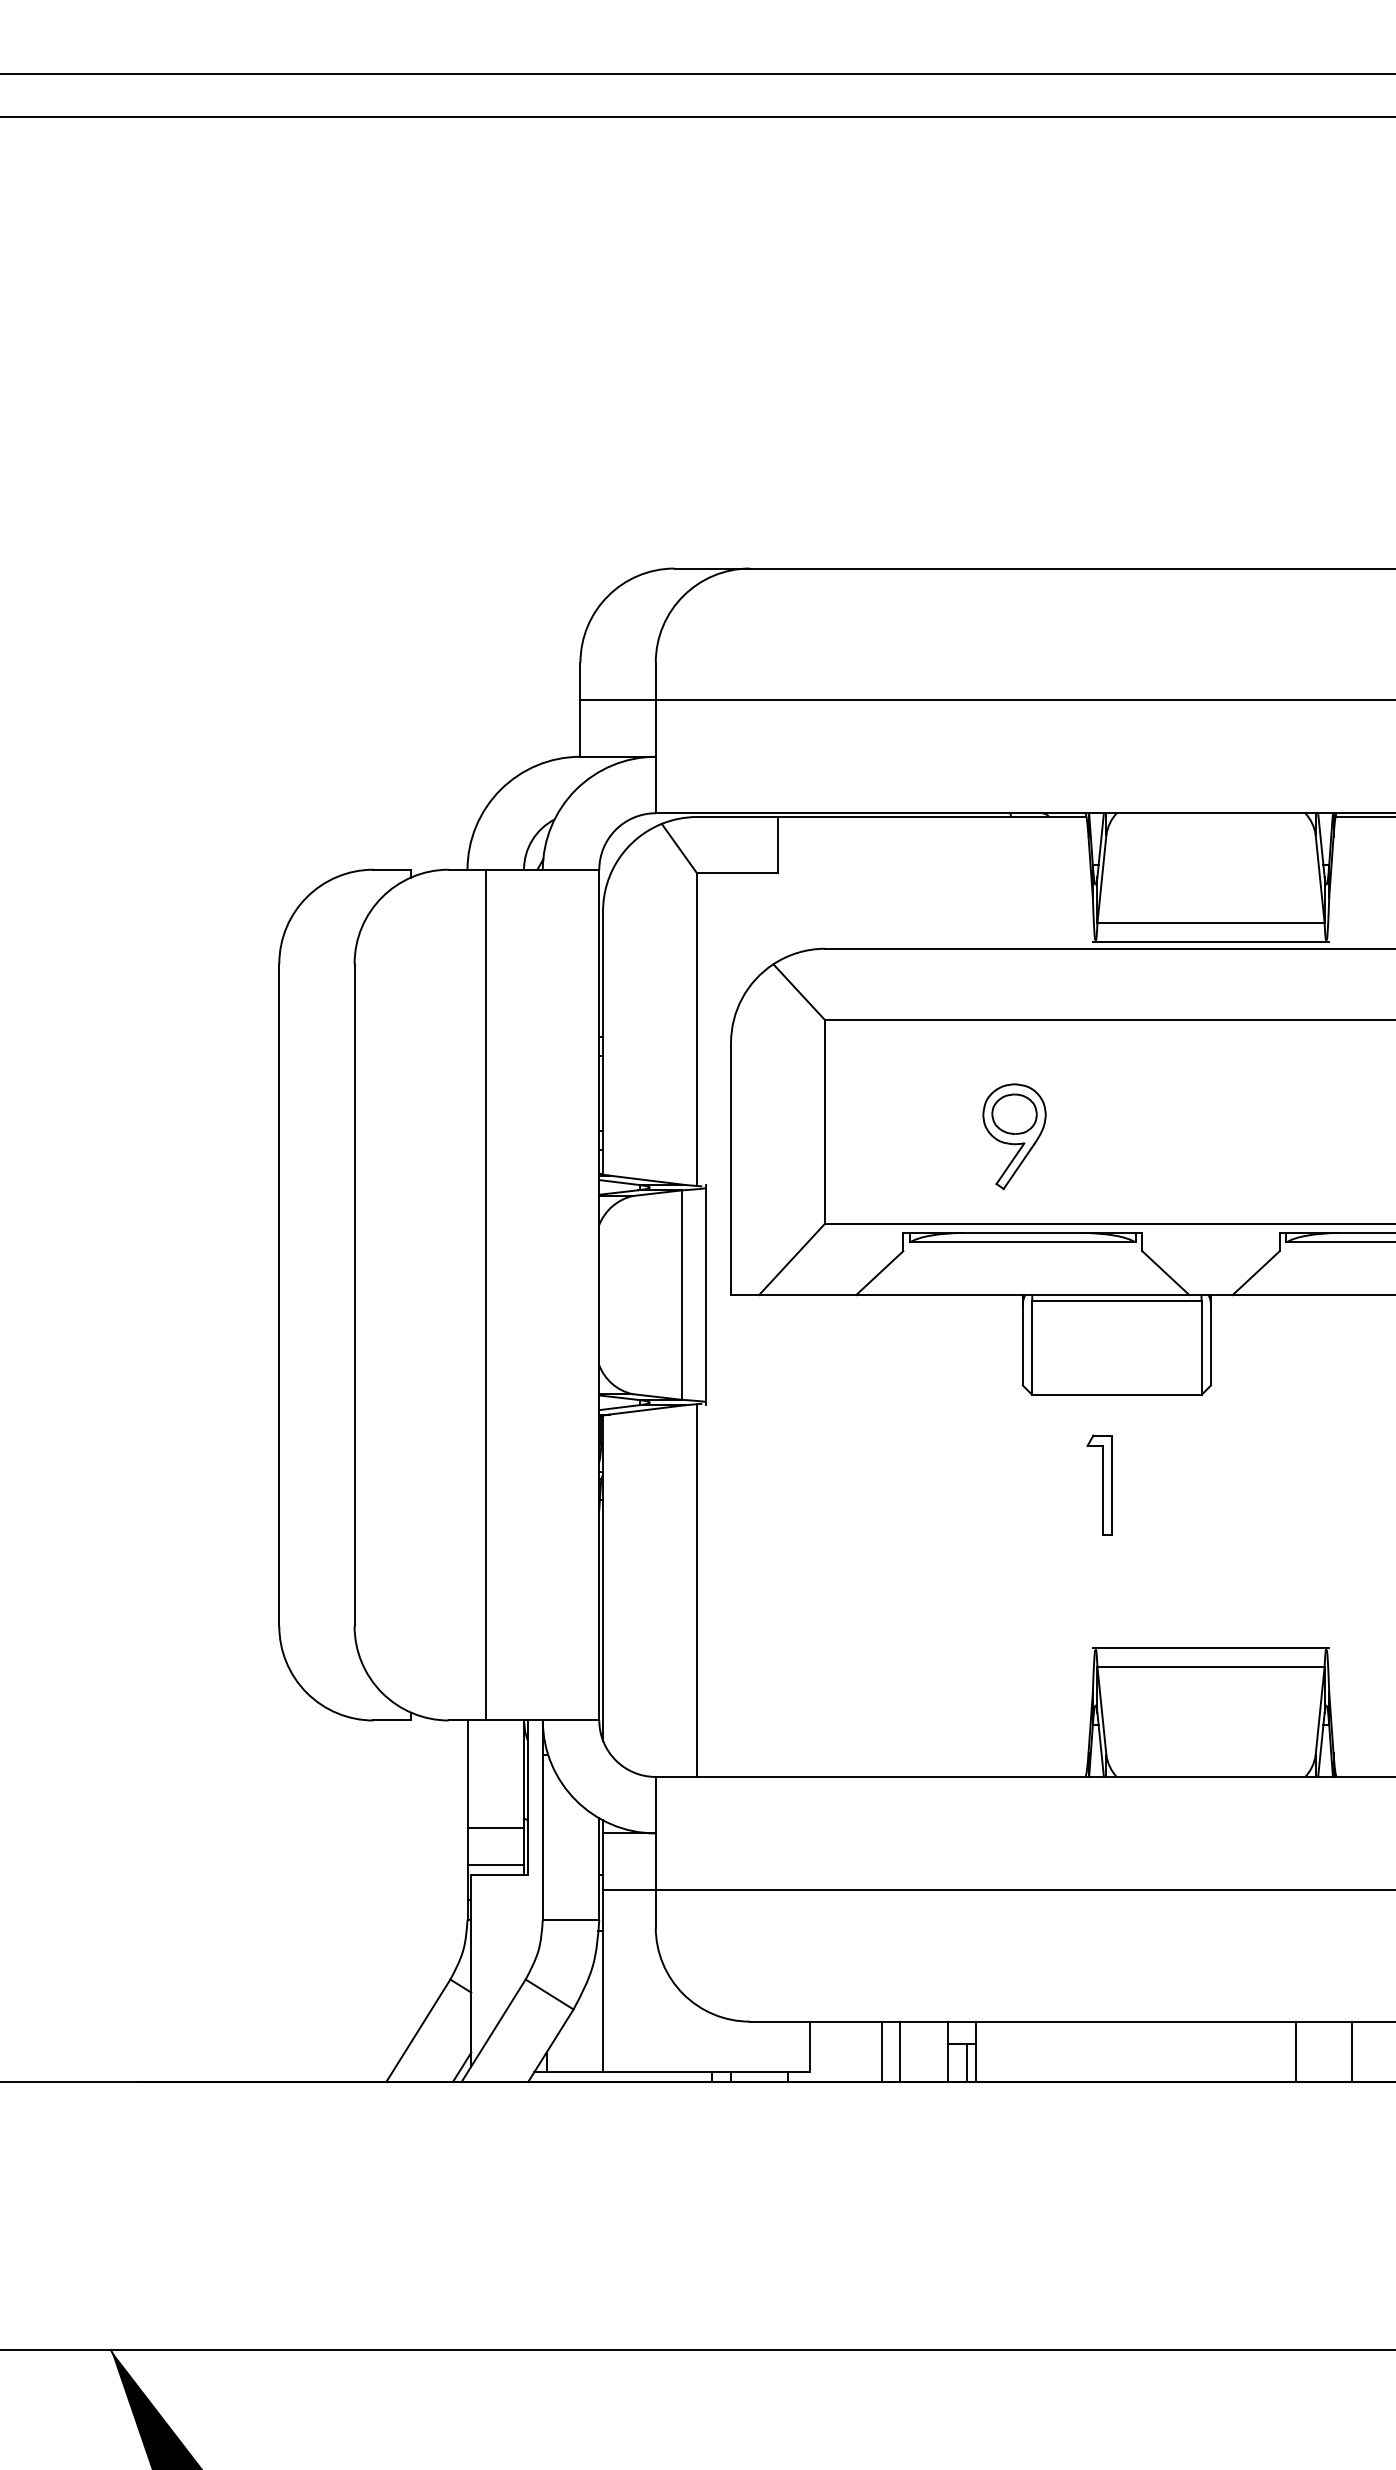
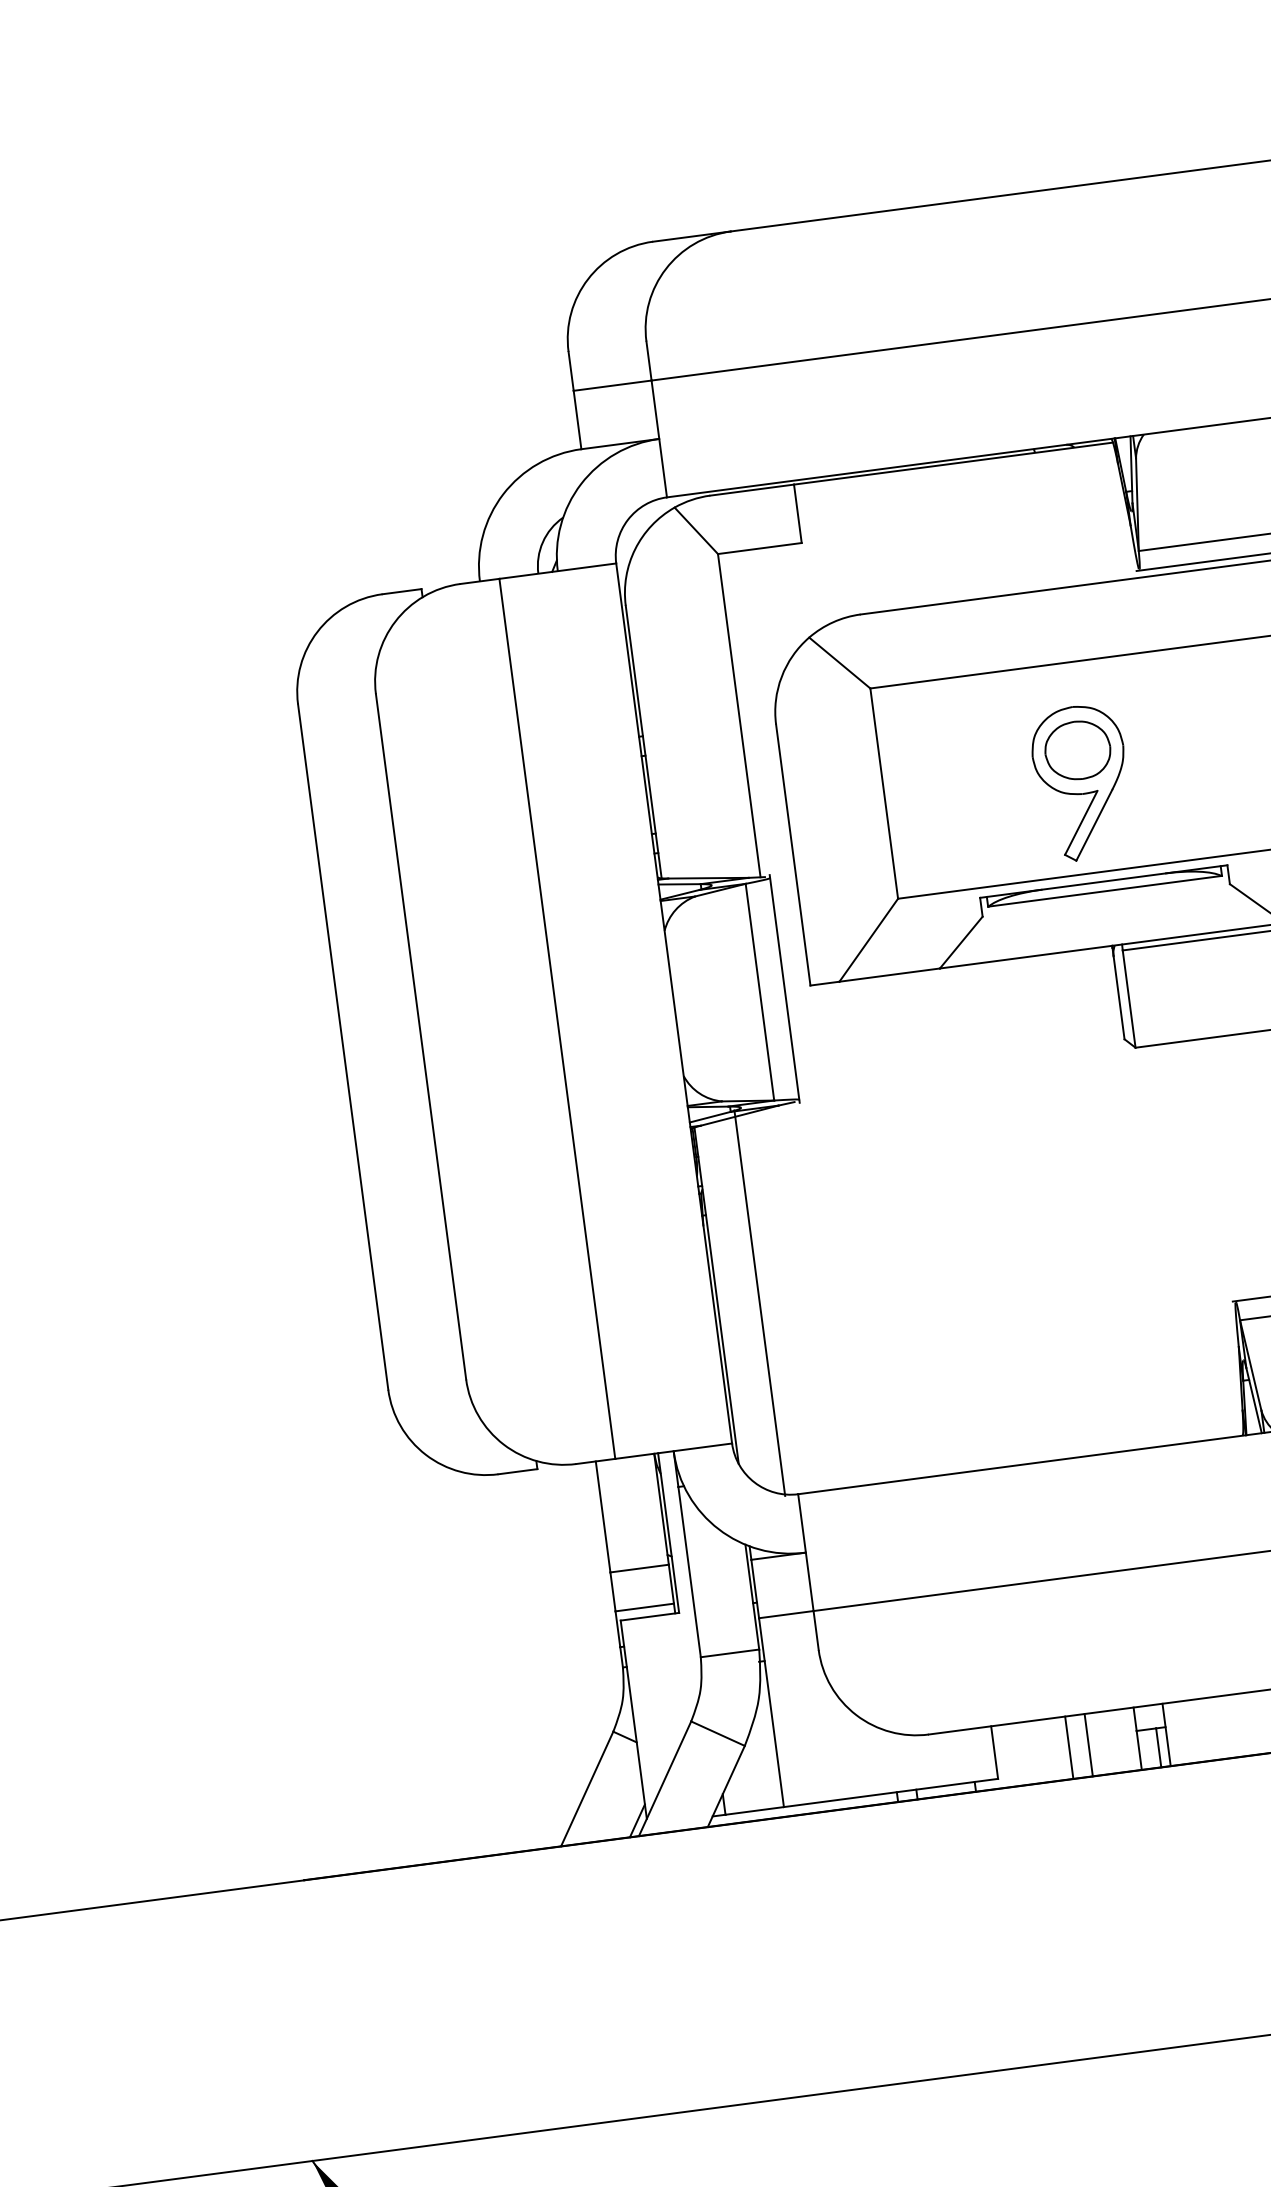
part: (1014, 1136) -> (1082, 782), size x1.4
part: (1099, 1484) -> (1217, 1131), removed
line: (697, 1590) -> (760, 1303), moved

